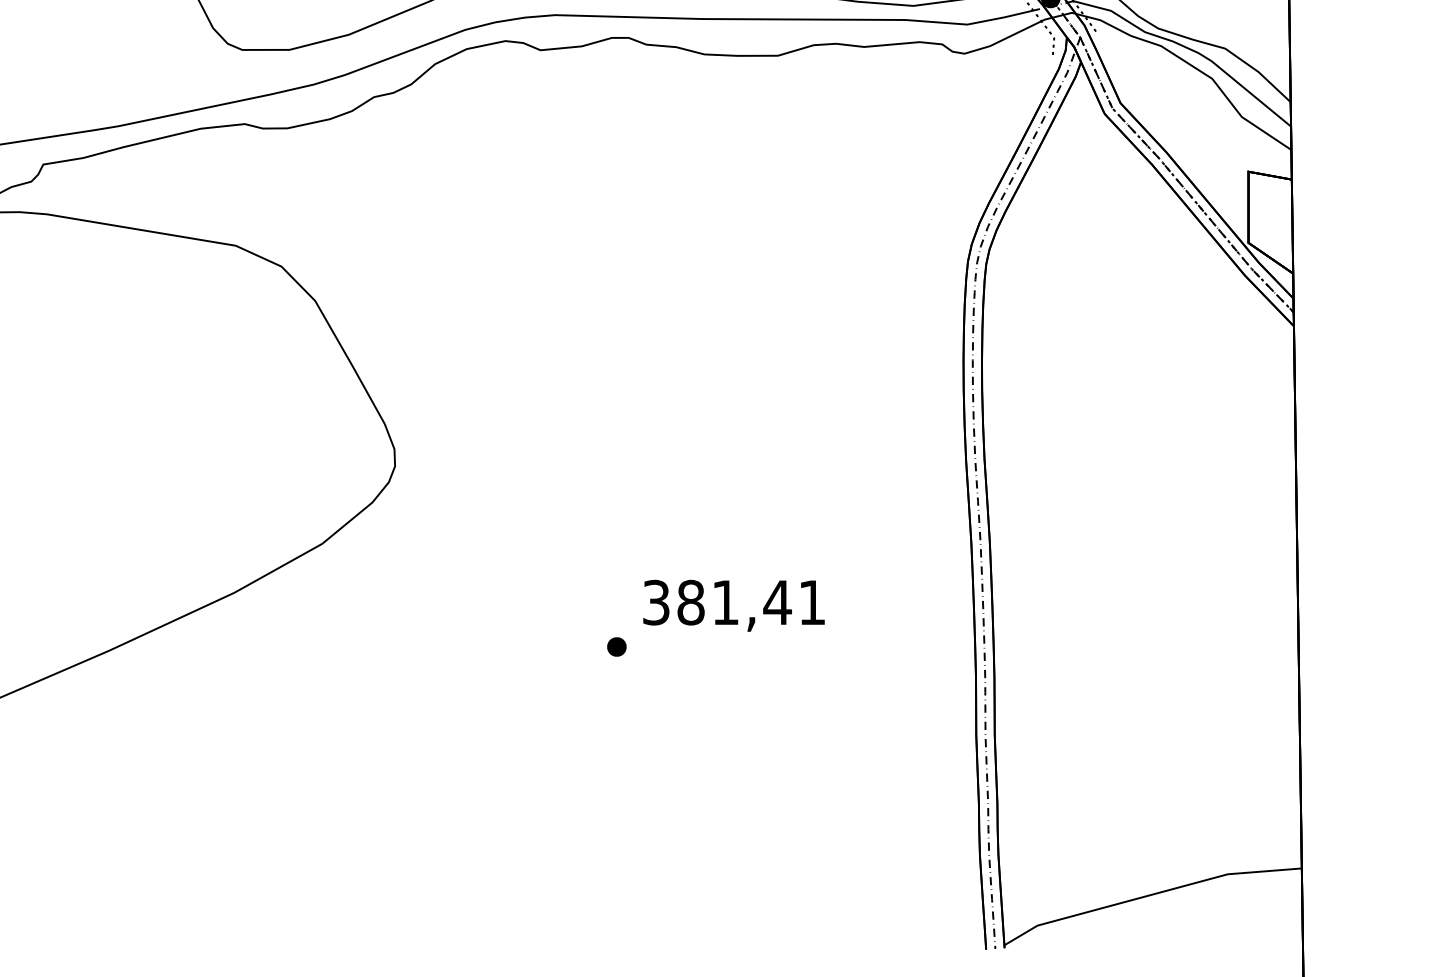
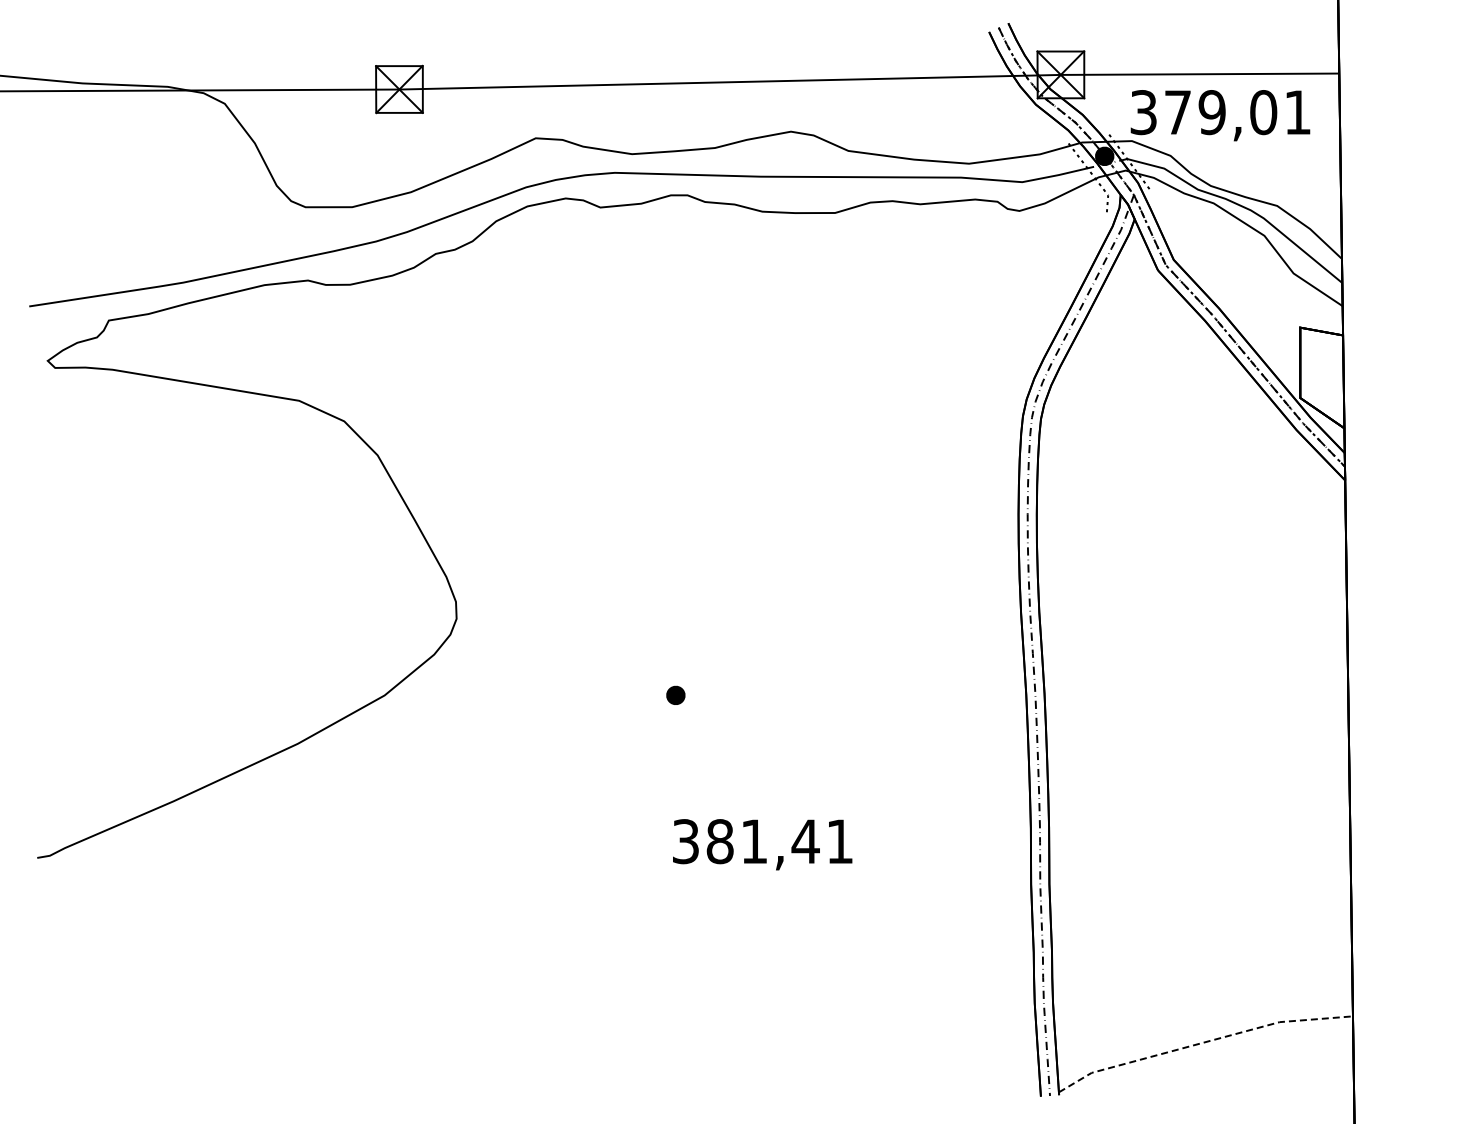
text: (733, 605) -> (762, 844), moved
part: (616, 646) -> (675, 694), moved
line: (1150, 894) -> (1203, 1042), solid -> dashed

